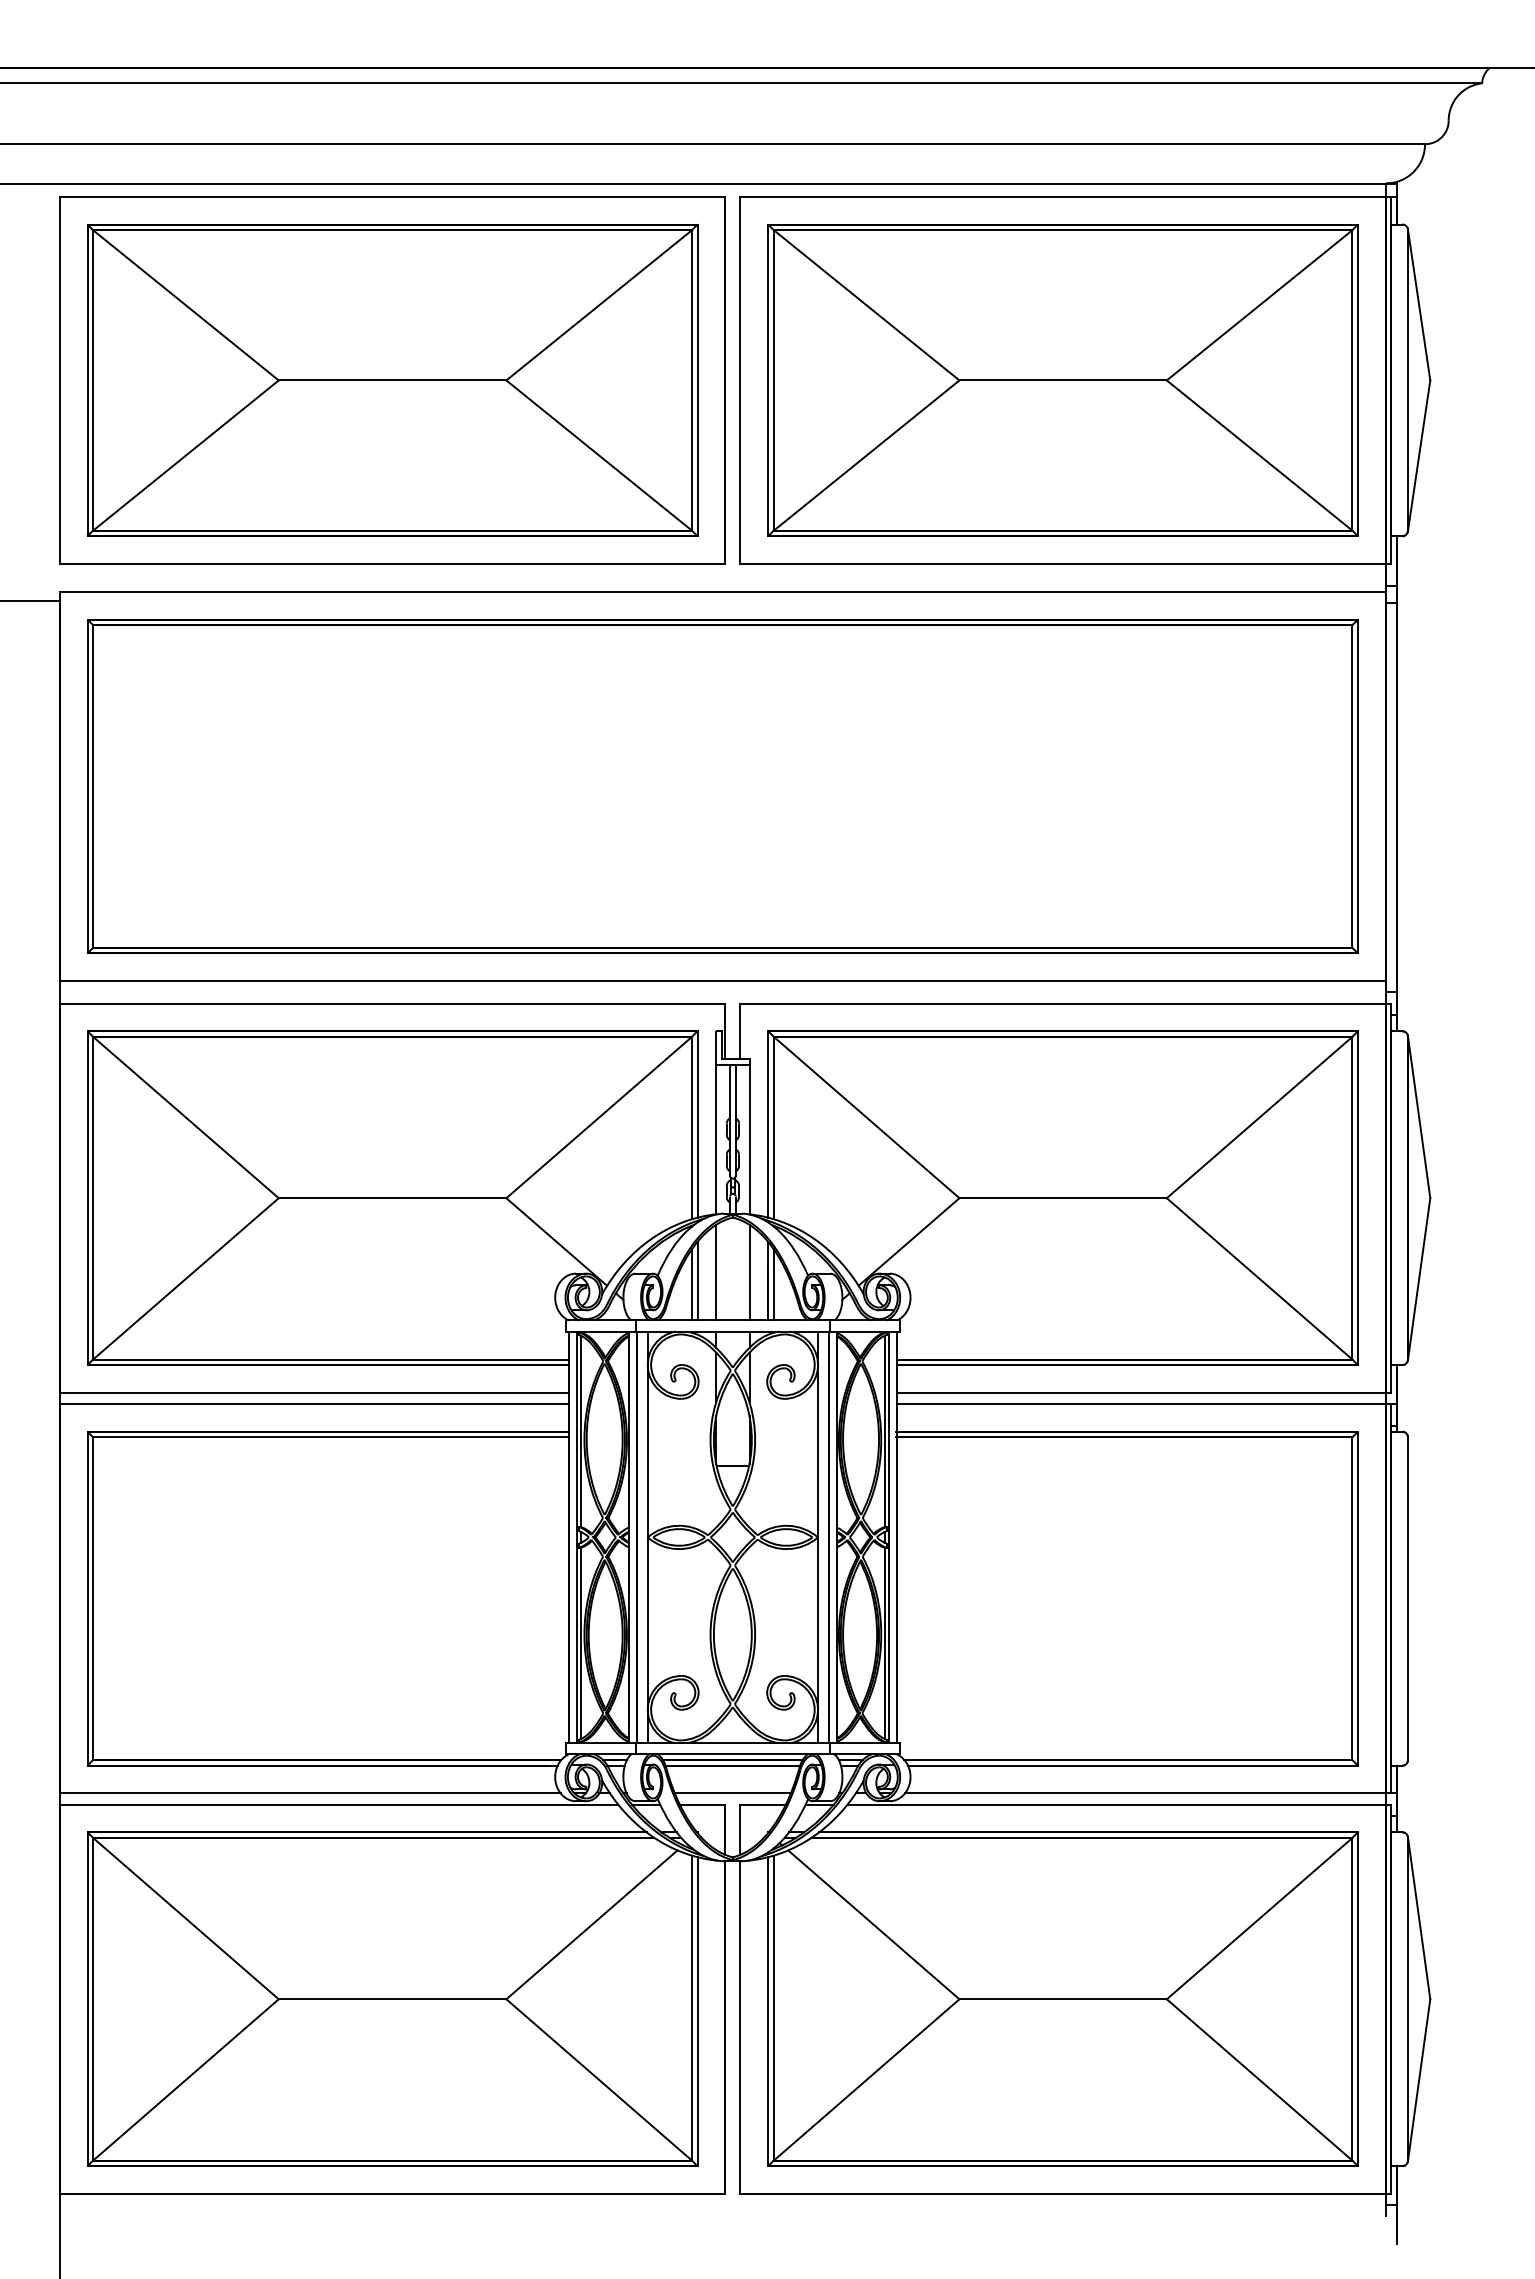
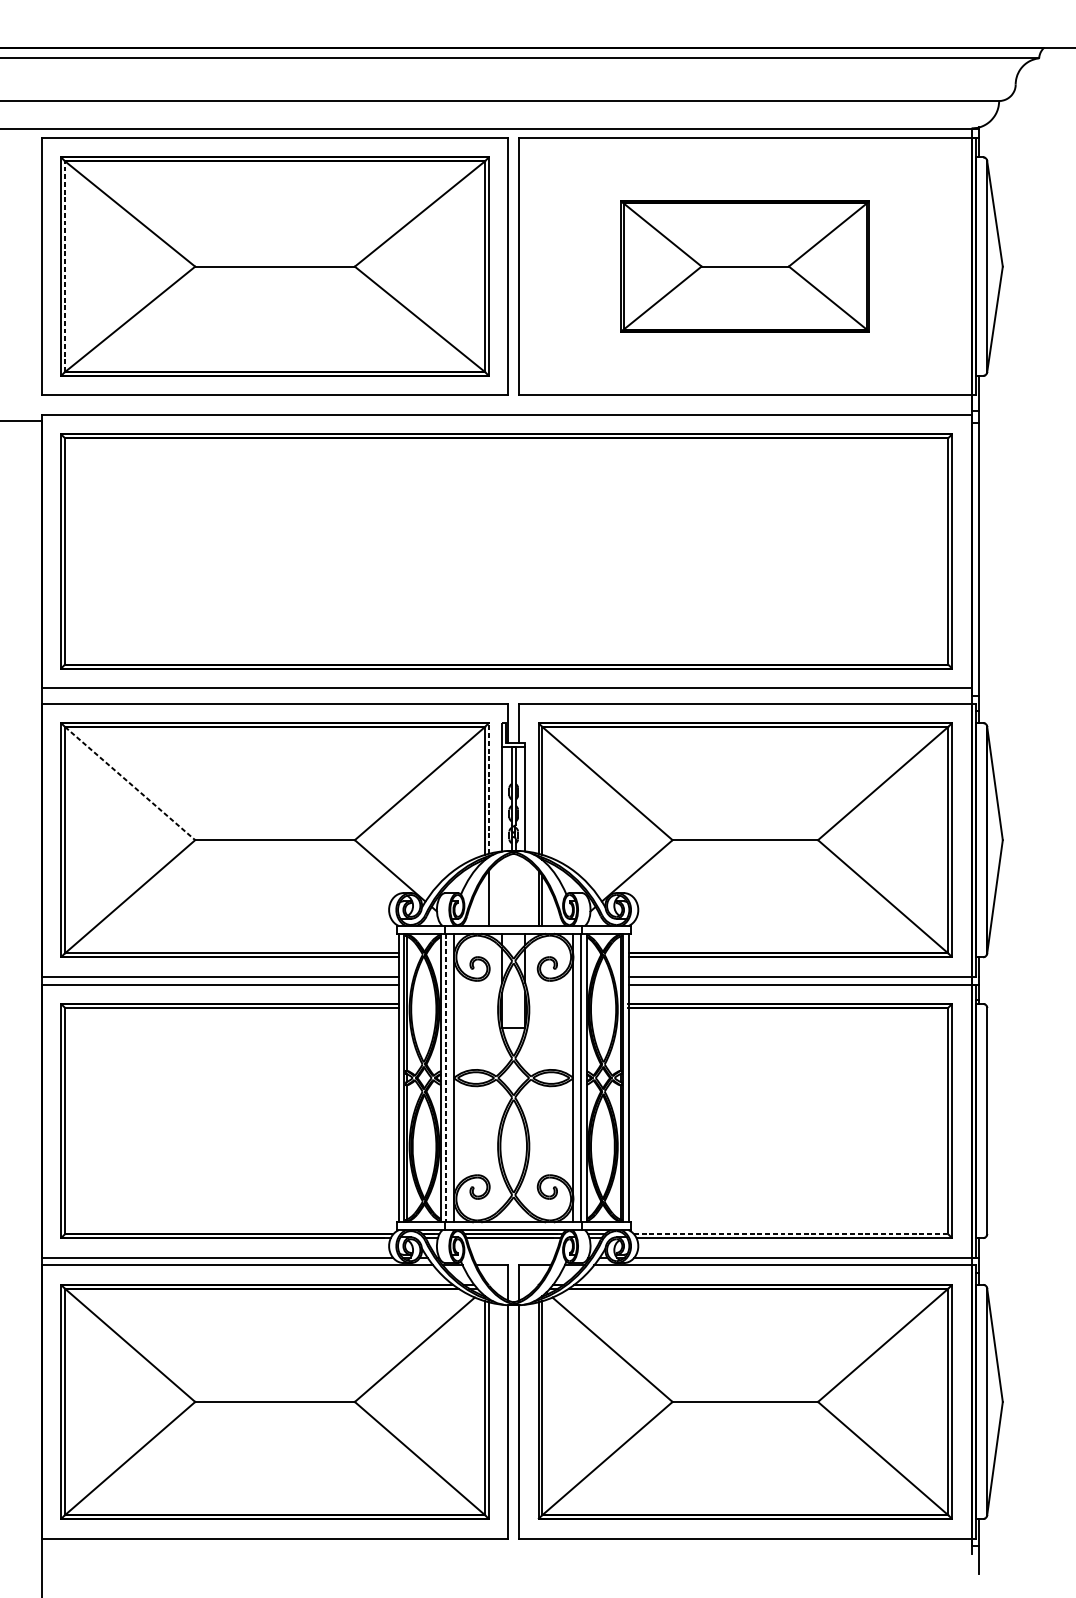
line: (93, 379) -> (65, 266), solid -> dashed
part: (1062, 379) -> (744, 266), size x0.6
line: (185, 1117) -> (129, 783), solid -> dashed
line: (697, 1124) -> (488, 788), solid -> dashed
line: (716, 1272) -> (502, 892), removed
line: (749, 1272) -> (525, 892), removed
line: (691, 1284) -> (484, 900), removed
line: (636, 1537) -> (446, 1078), solid -> dashed
line: (1128, 1760) -> (791, 1234), solid -> dashed
line: (732, 1793) -> (513, 1257), removed

